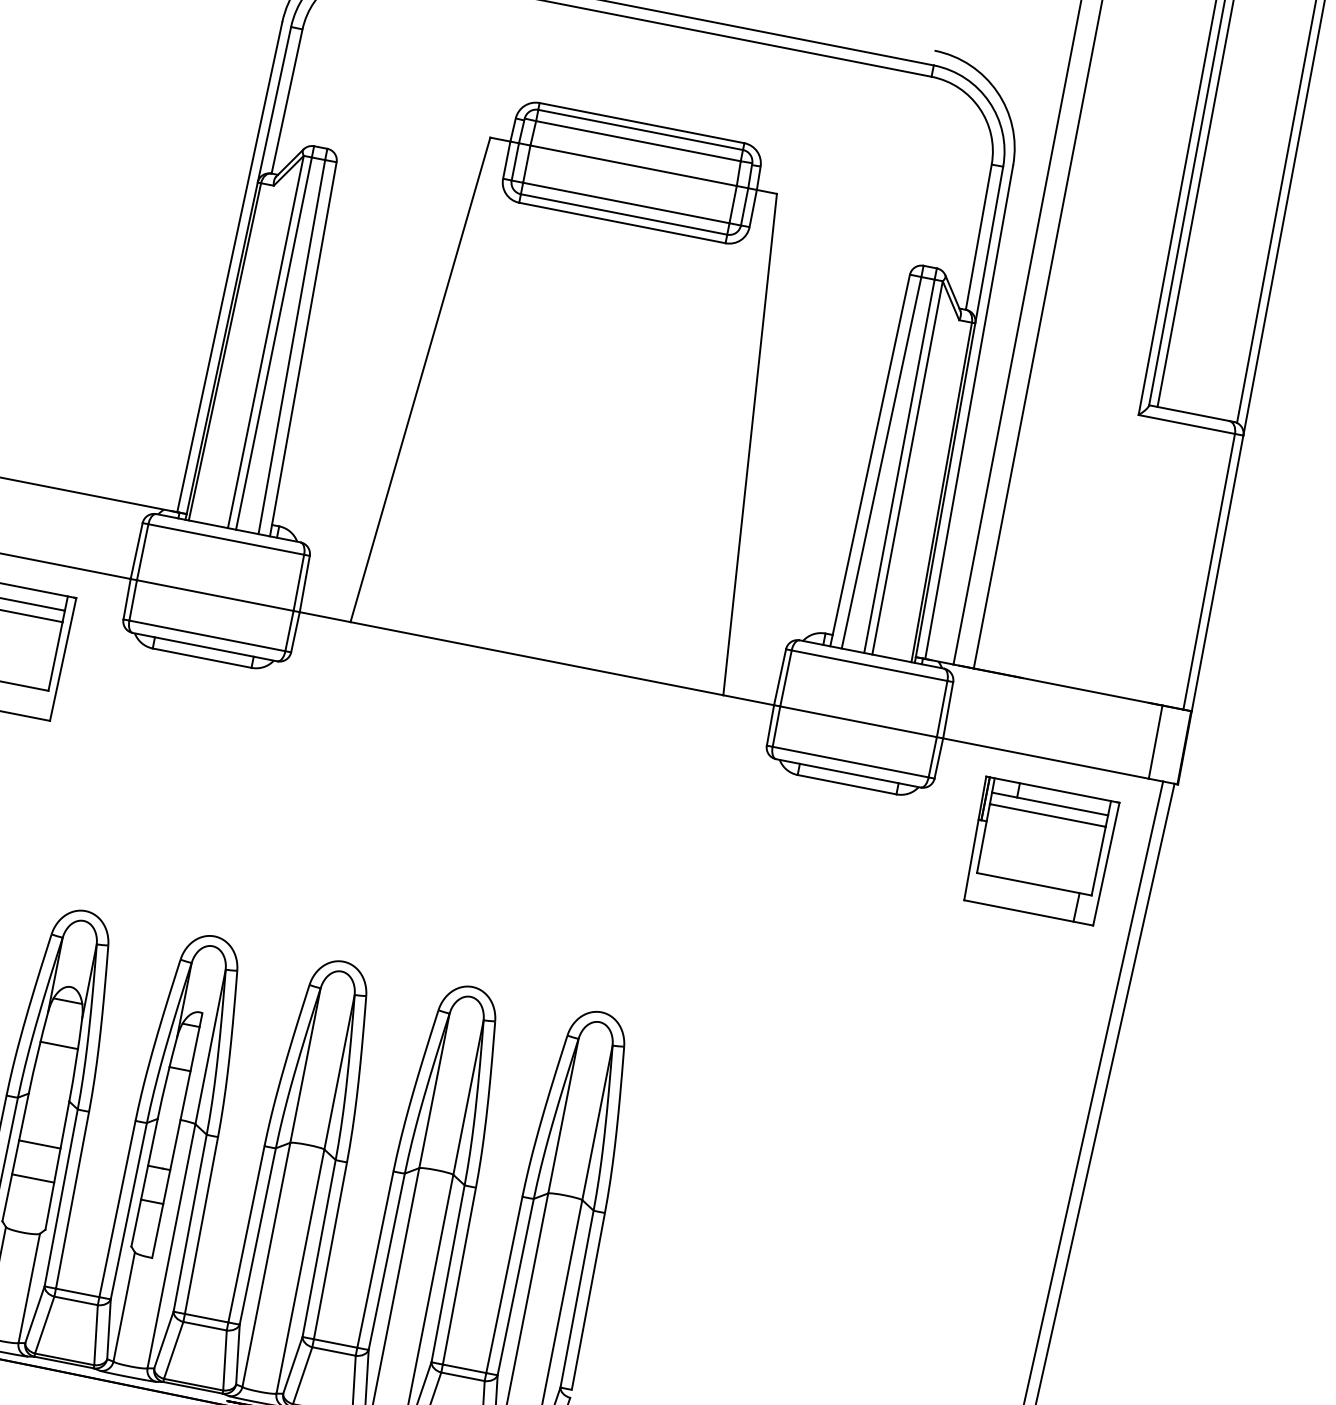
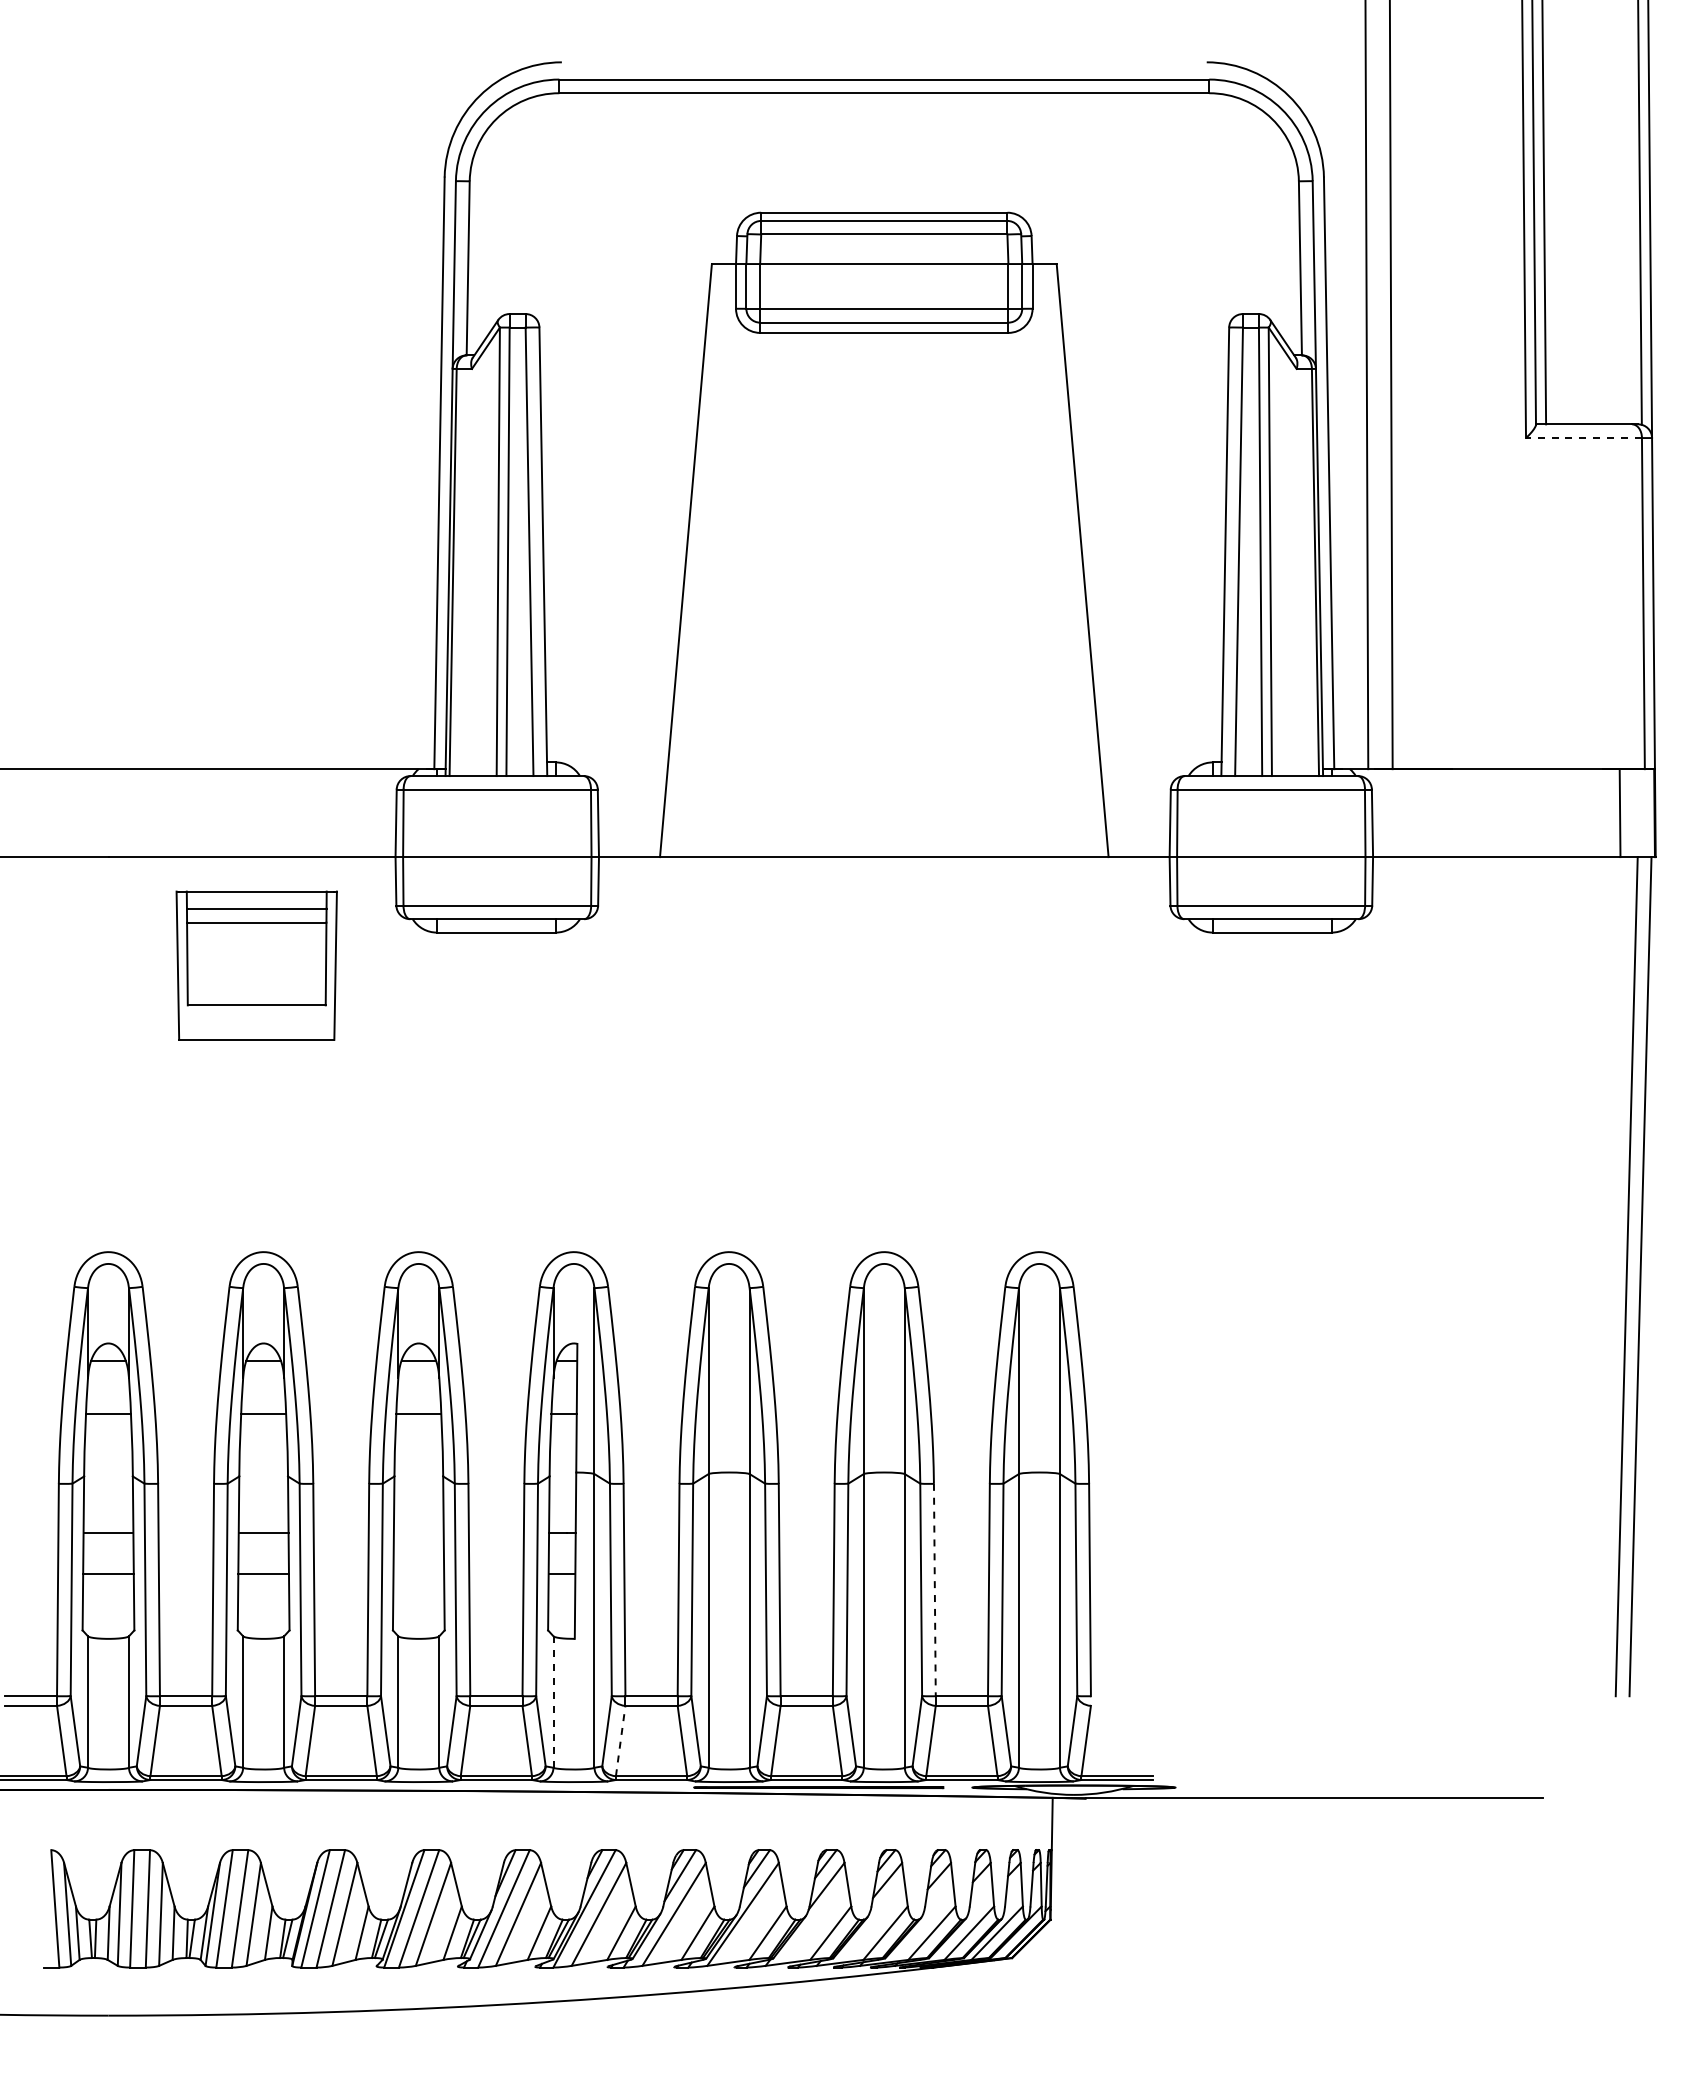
line: (1186, 424) -> (1583, 438), solid -> dashed
part: (1040, 851) -> (1511, 965), removed
line: (39, 1144) -> (418, 1532), removed
line: (32, 1178) -> (418, 1573), removed
line: (459, 1276) -> (934, 1590), solid -> dashed
line: (124, 1307) -> (553, 1702), solid -> dashed
line: (173, 1349) -> (620, 1740), solid -> dashed

